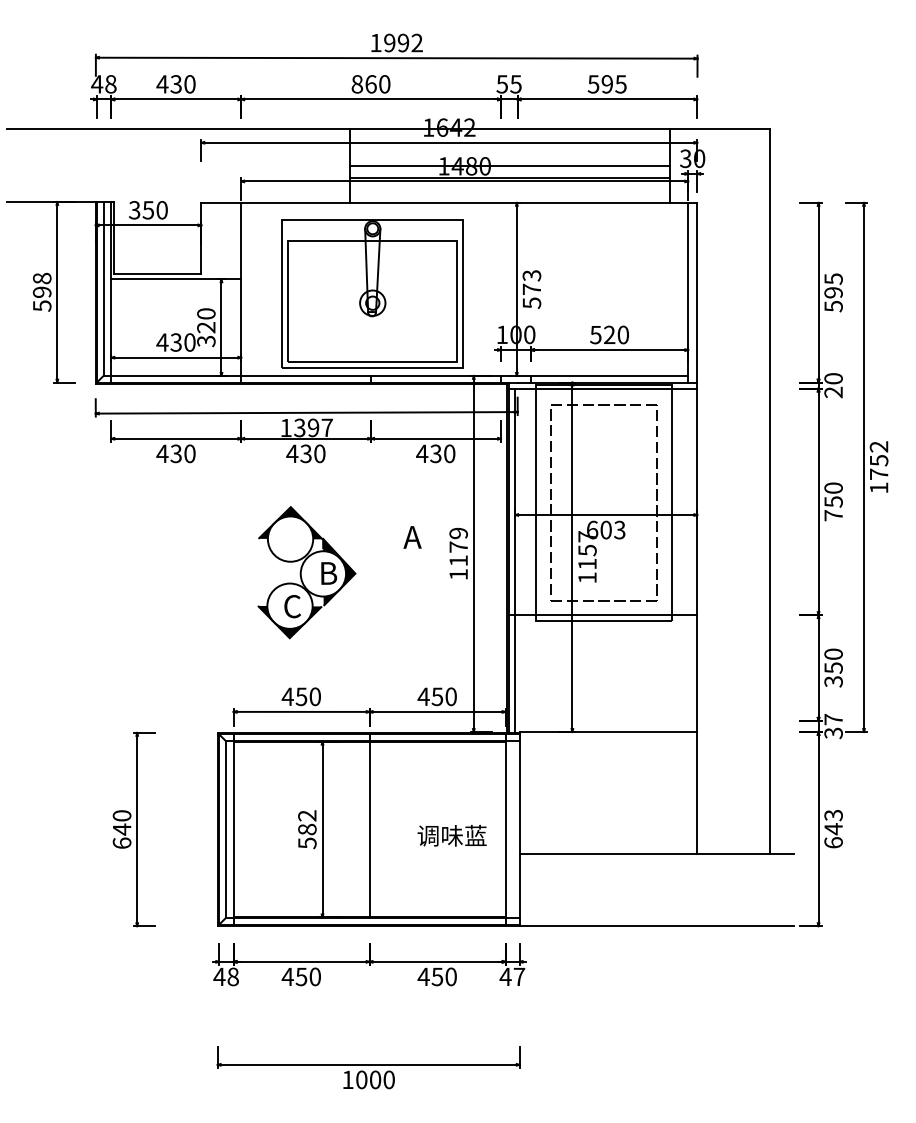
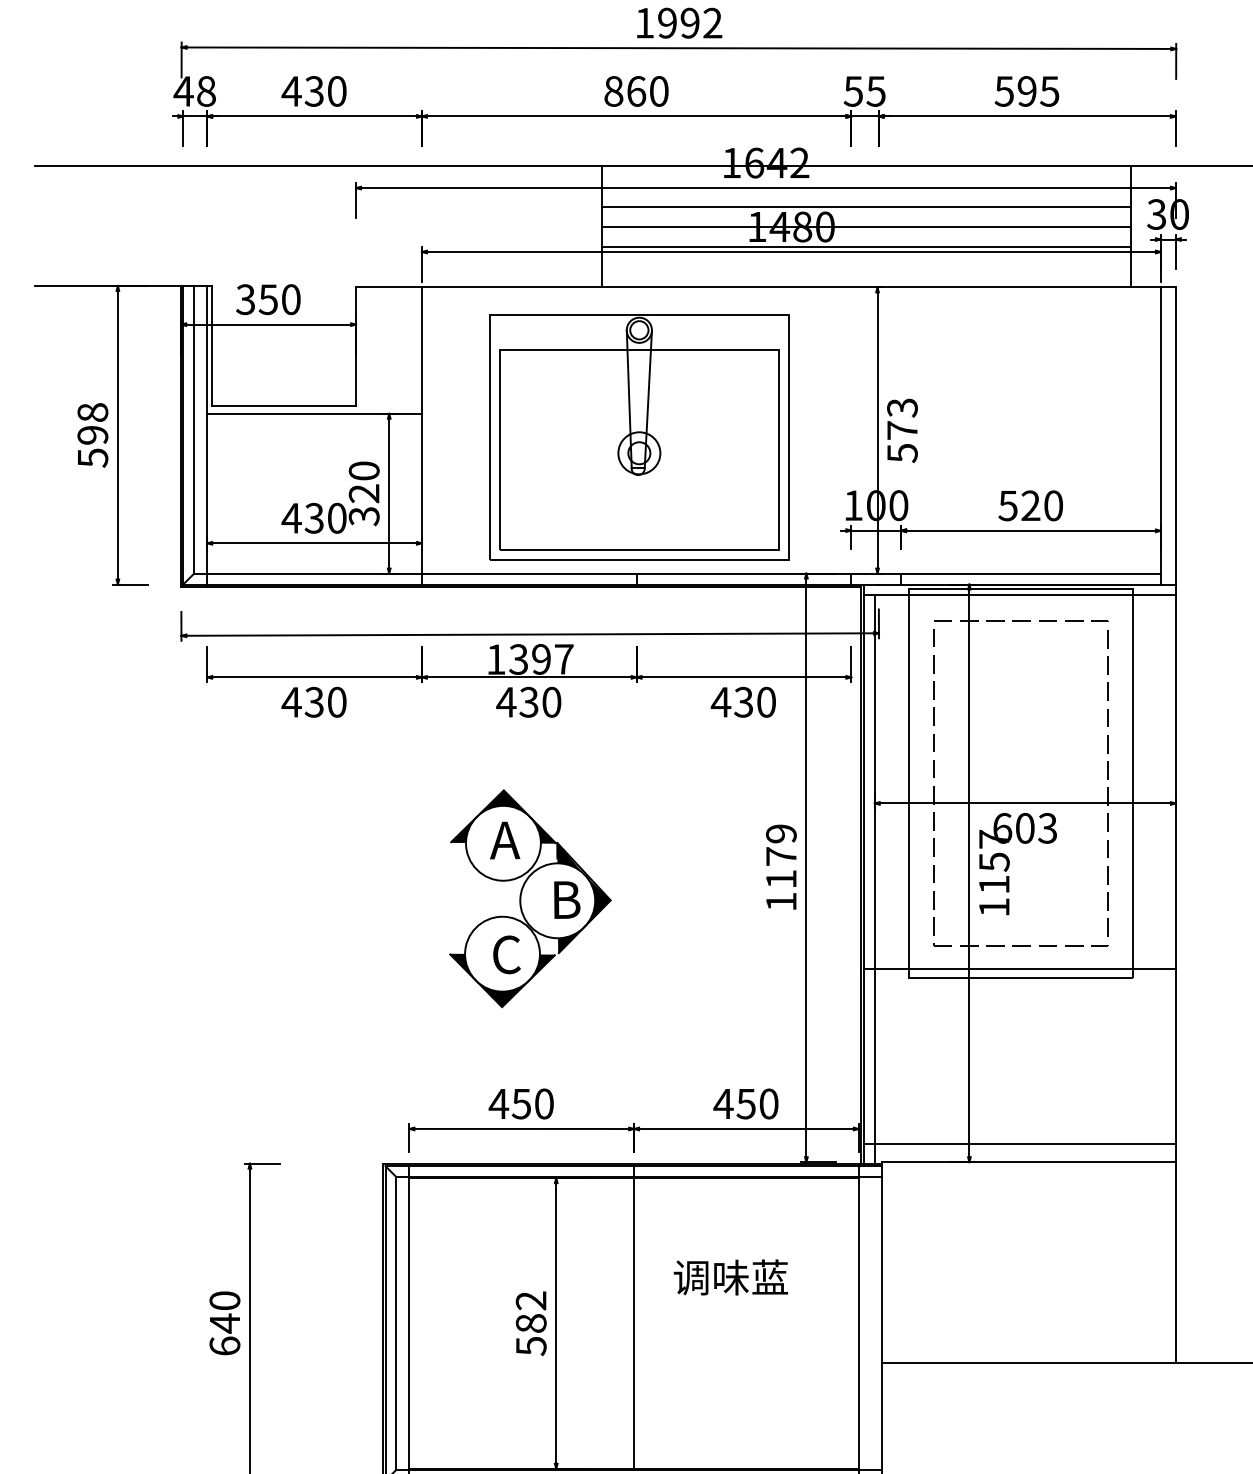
line: (509, 154) -> (865, 207), added
text: (412, 537) -> (504, 840), moved
line: (602, 720) -> (1019, 1143), added
text: (451, 835) -> (729, 1277), moved

